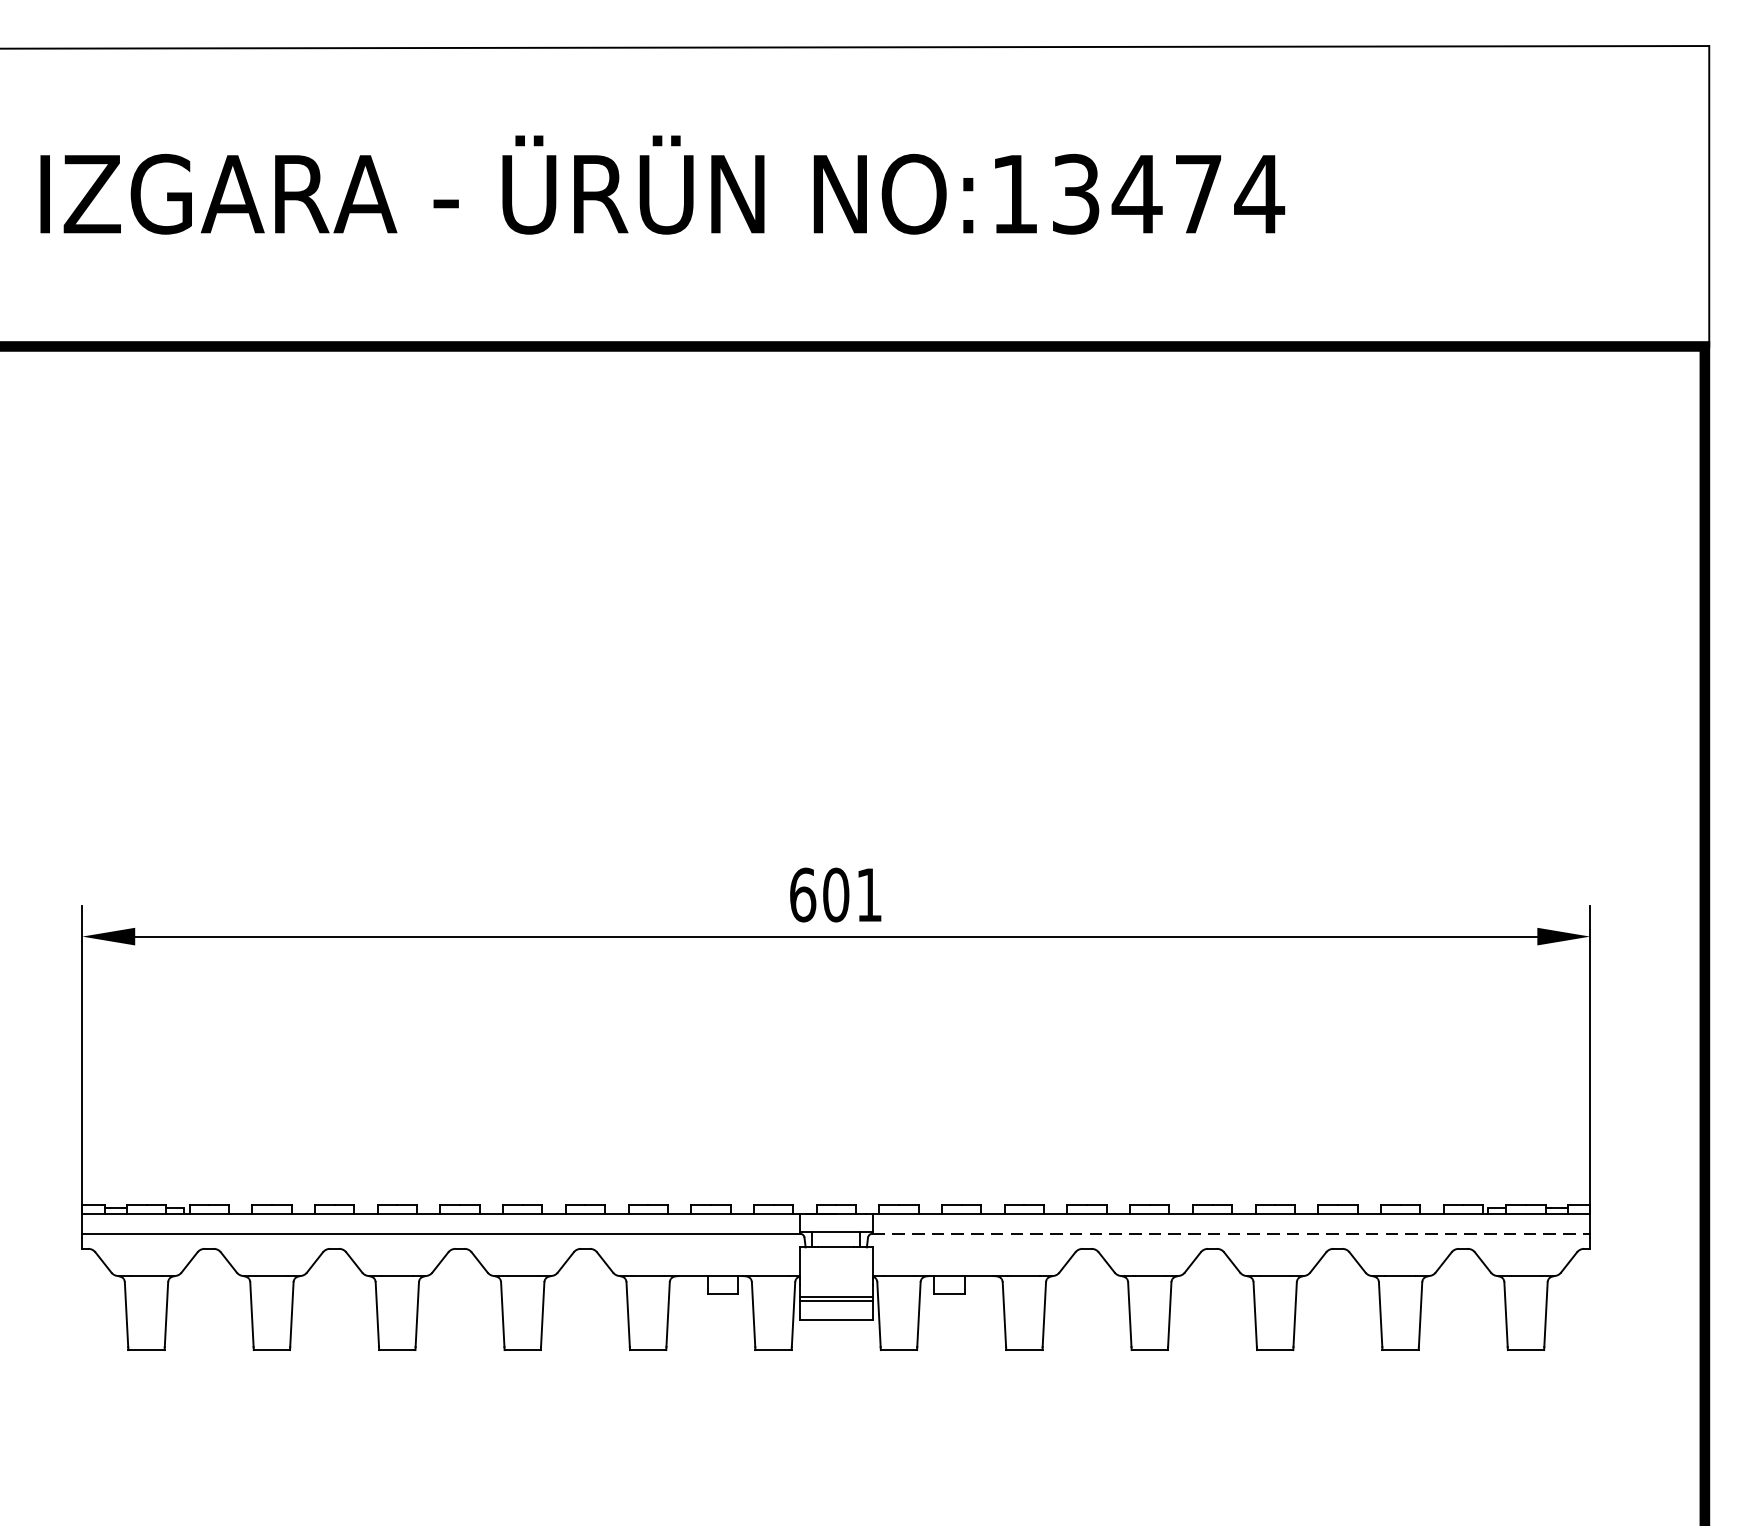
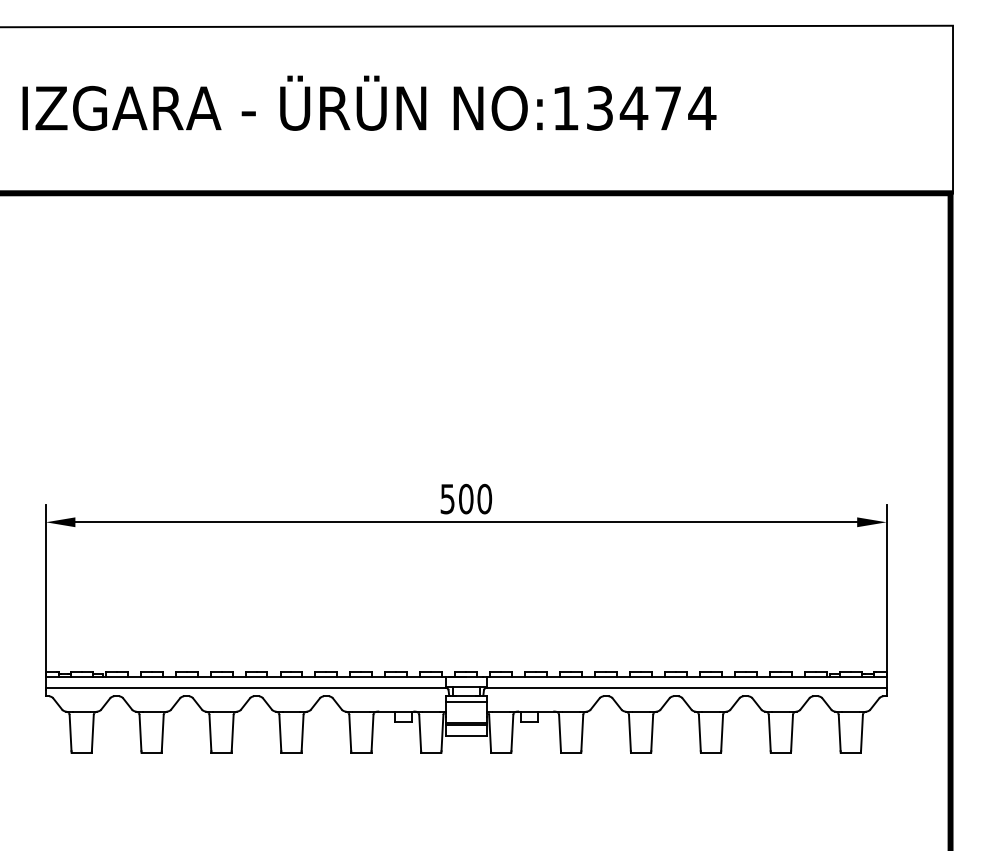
text: (836, 893) -> (466, 498), 601 -> 500
line: (1233, 1232) -> (687, 687), dashed -> solid
line: (836, 1259) -> (466, 702), added

